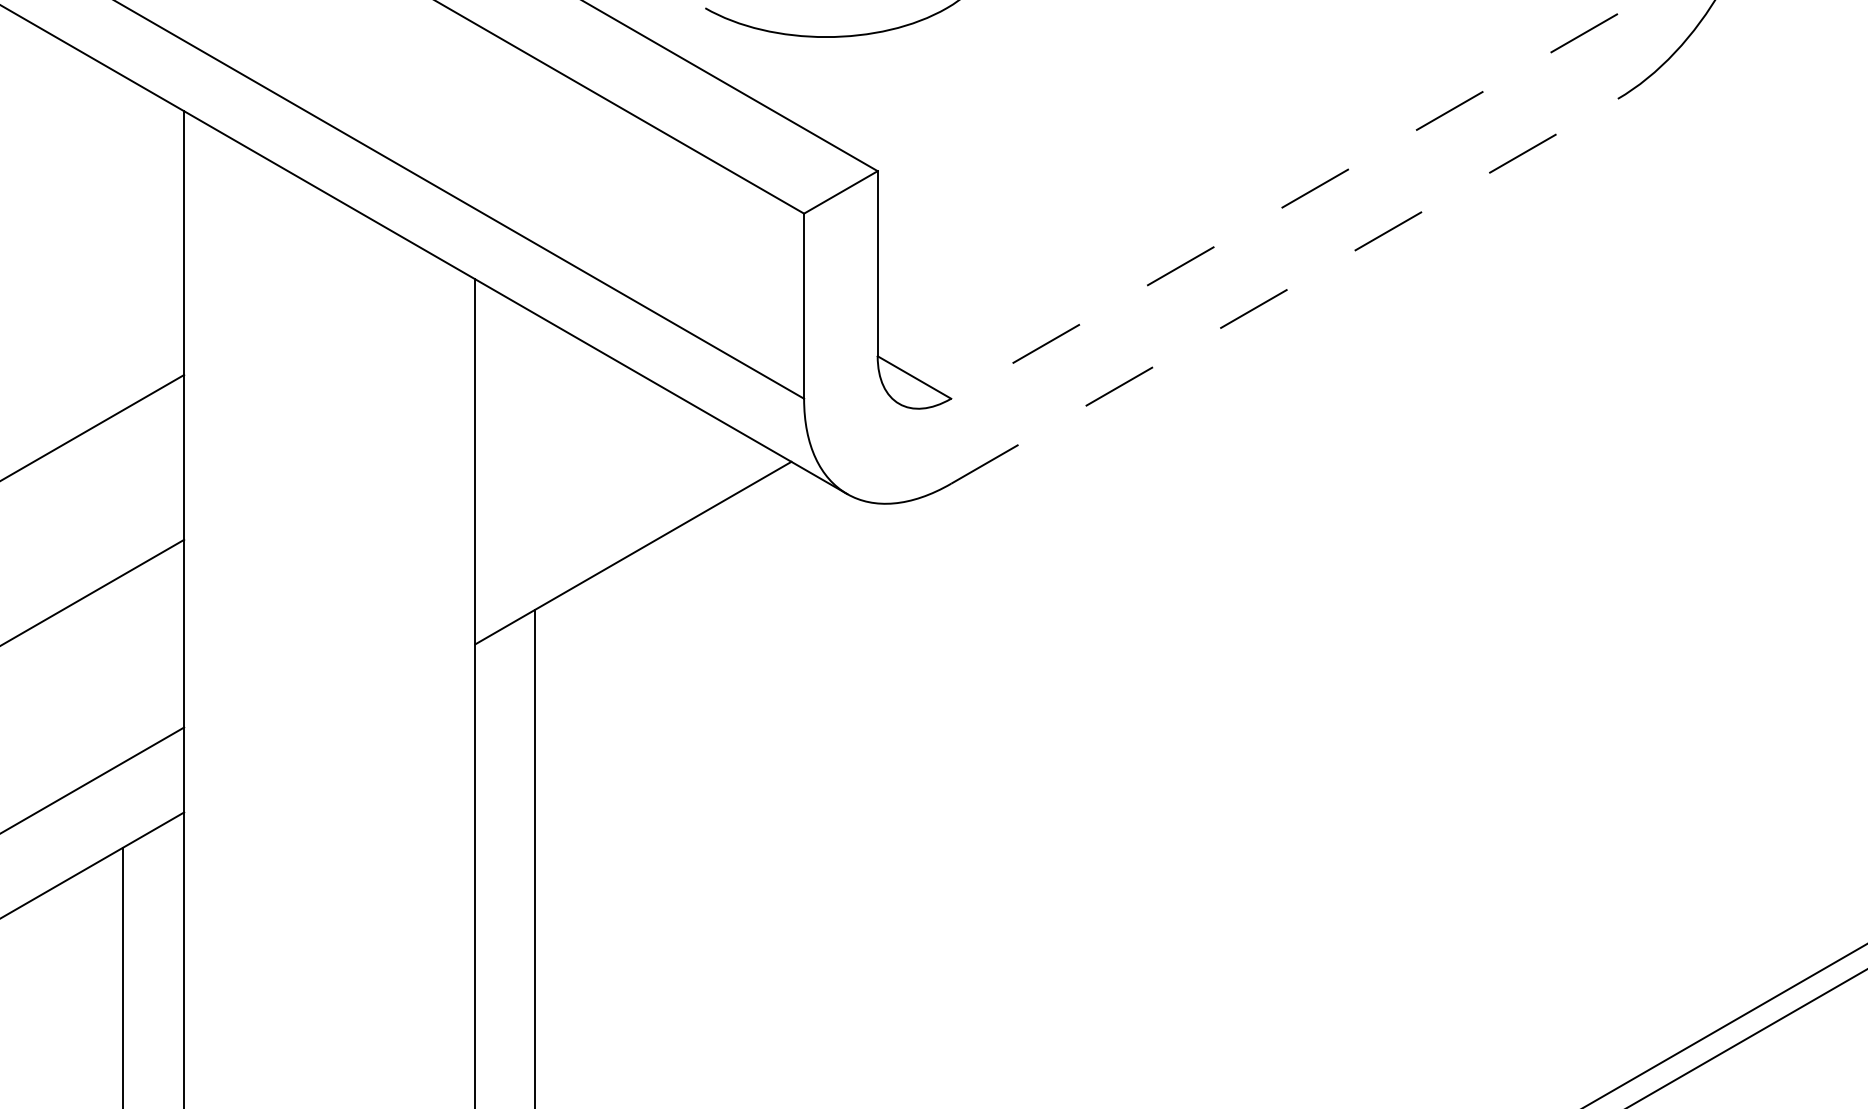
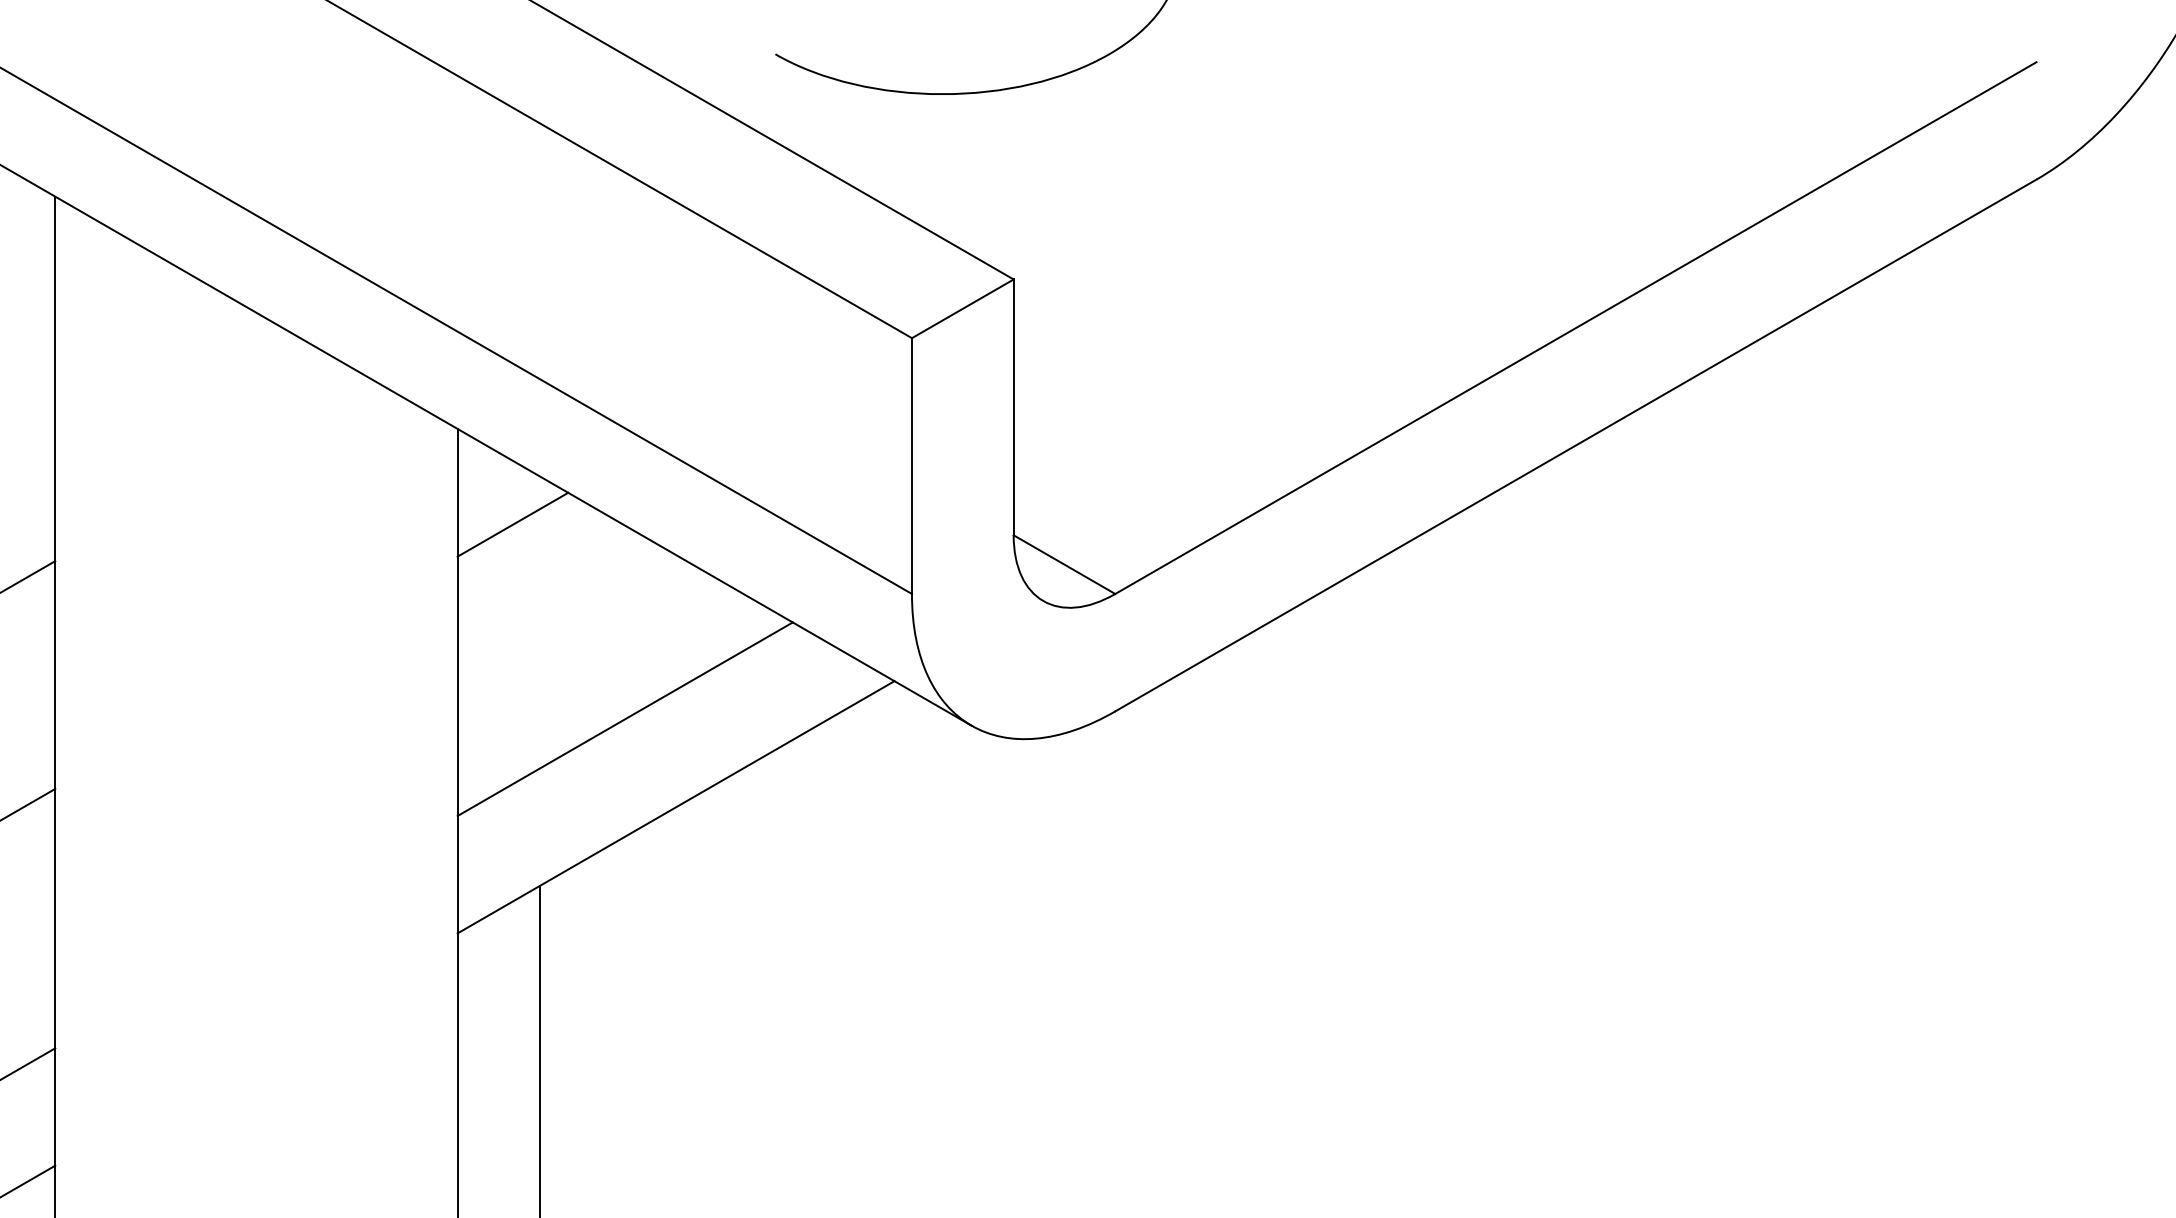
line: (1284, 206) -> (1575, 328), dashed -> solid
line: (1284, 291) -> (1575, 445), dashed -> solid
line: (515, 348) -> (513, 524), added
line: (596, 489) -> (625, 719), added

